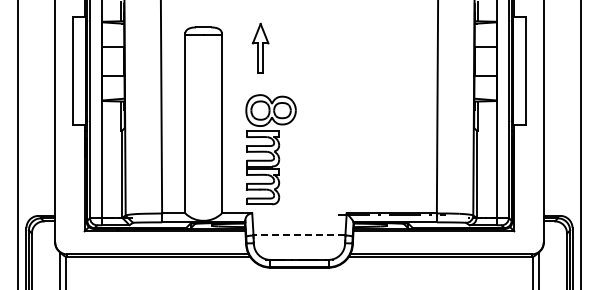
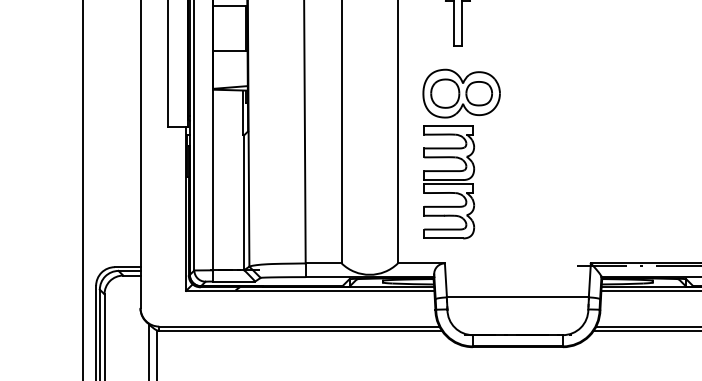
part: (270, 149) -> (460, 153), moved
line: (299, 235) -> (517, 297), dashed -> solid

